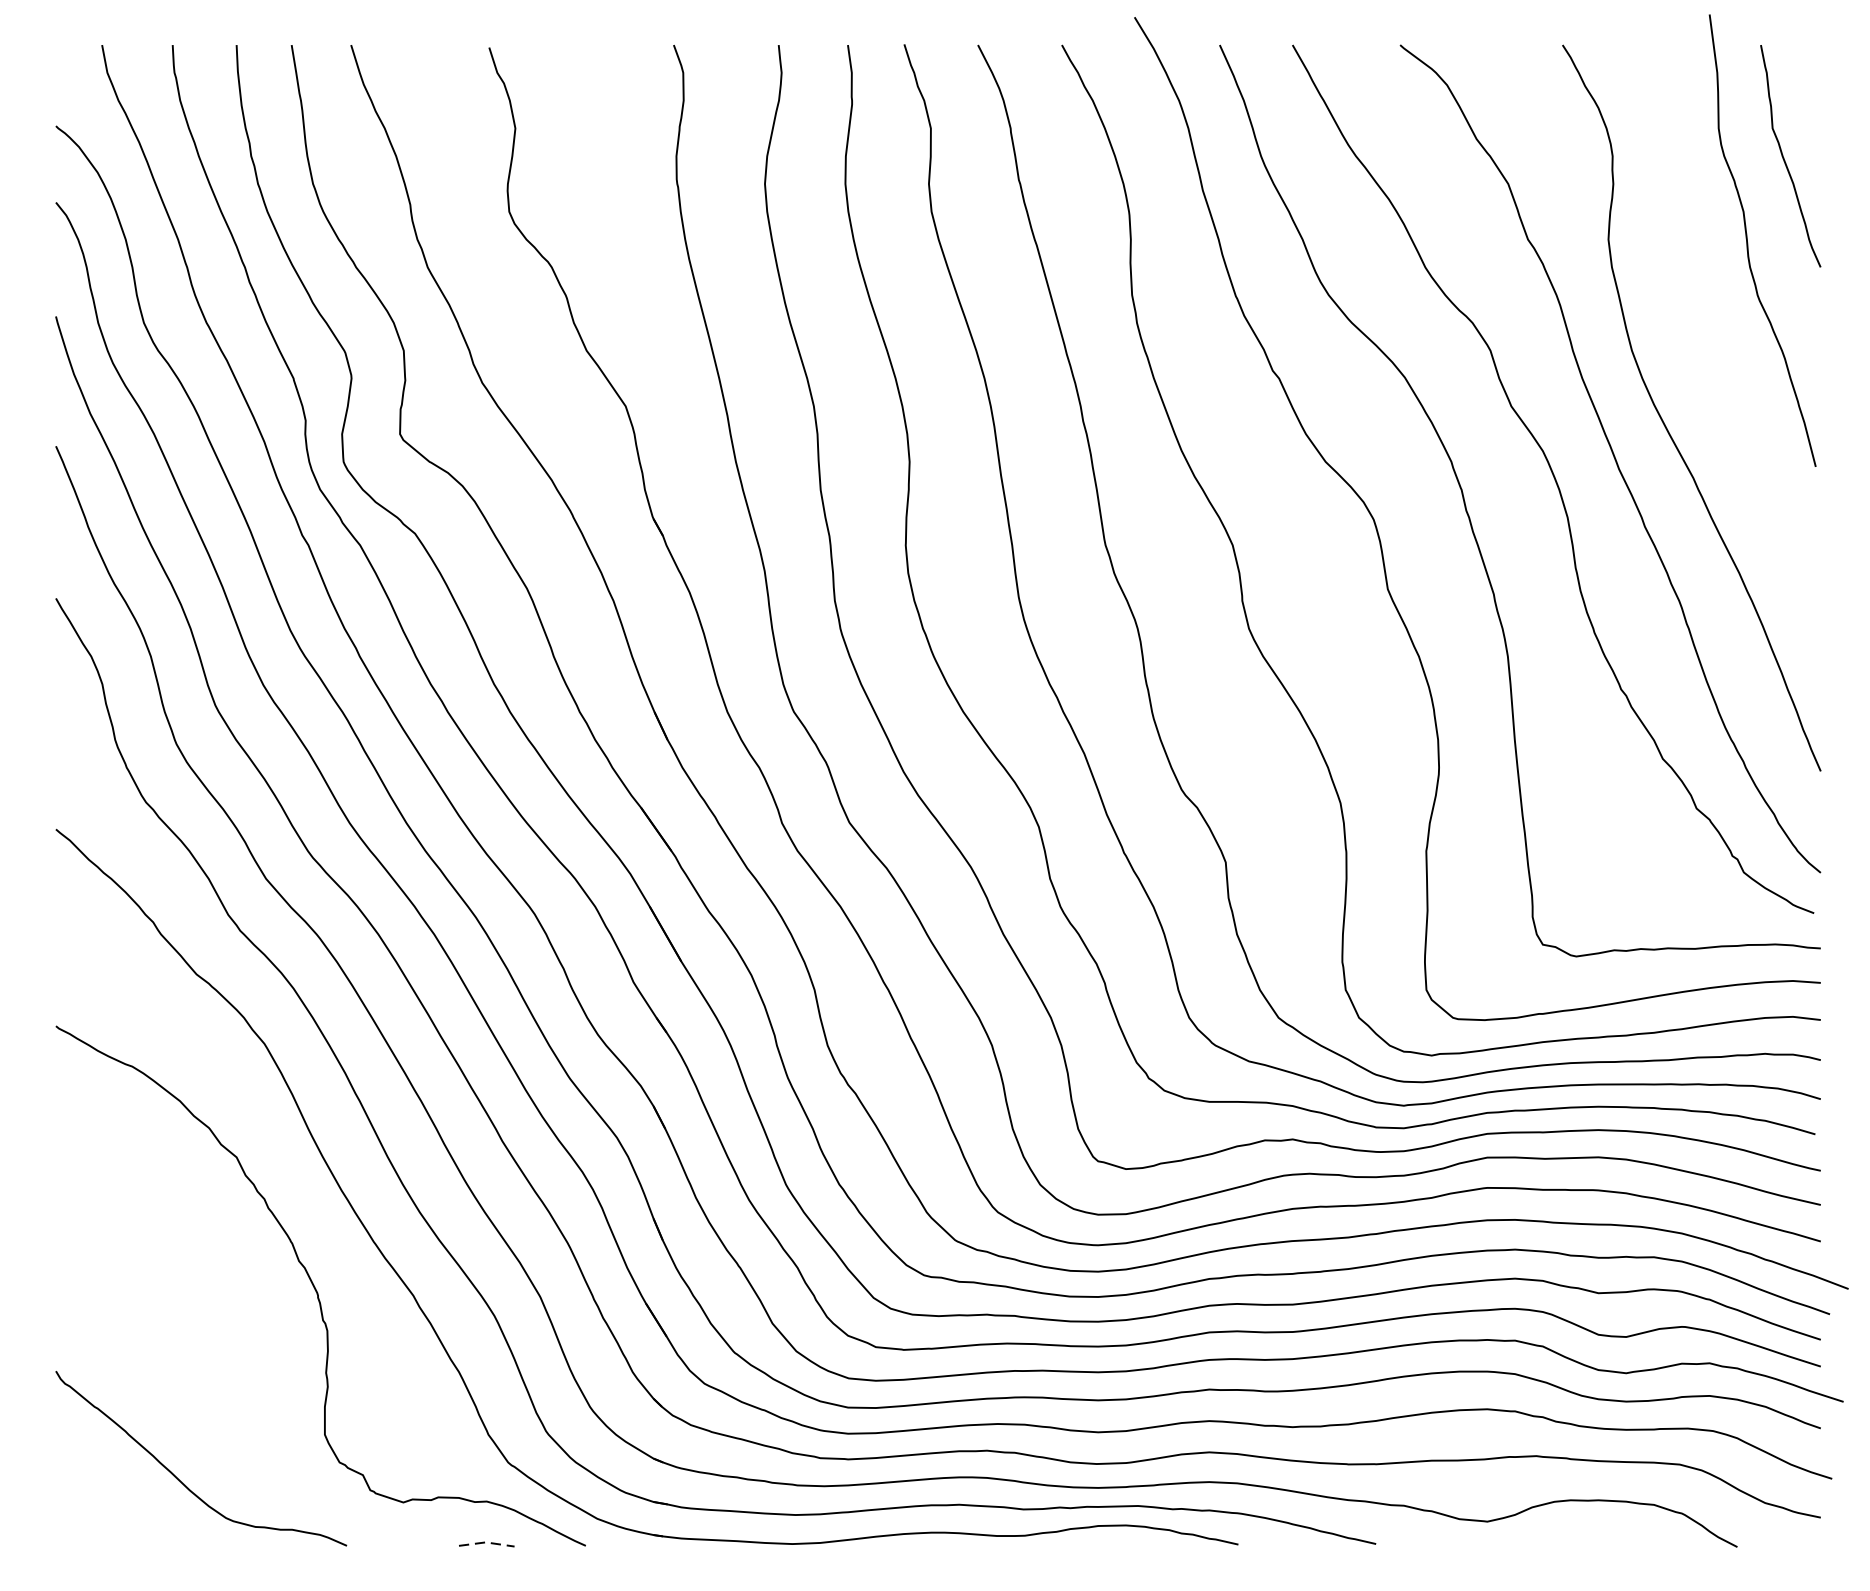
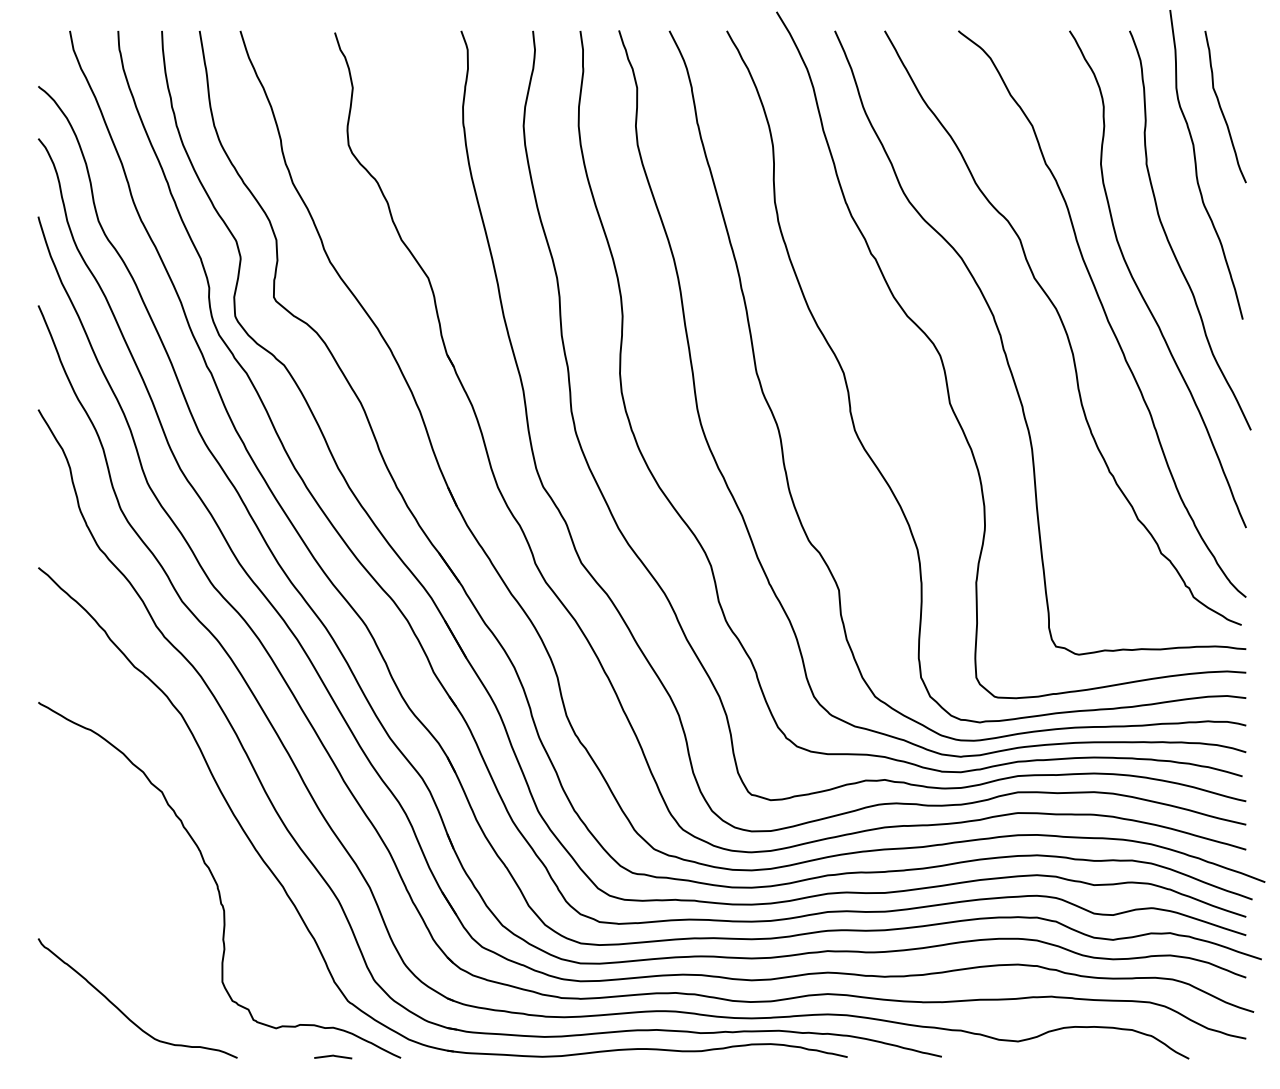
curve: (1707, 348) -> (1168, 238), added
line: (487, 1542) -> (333, 1055), dashed -> solid

